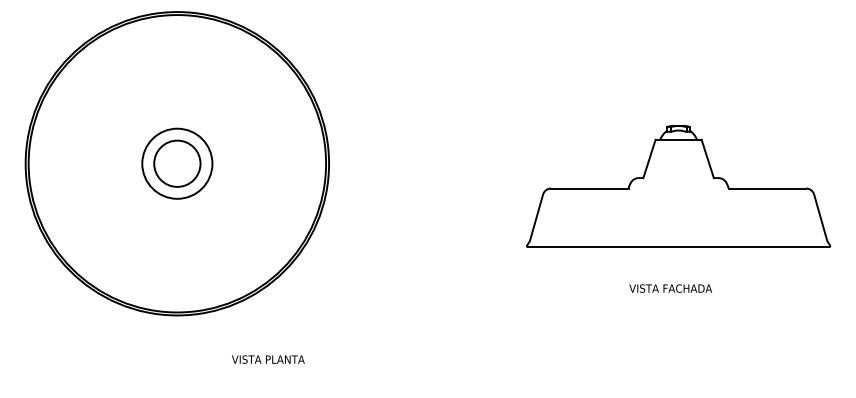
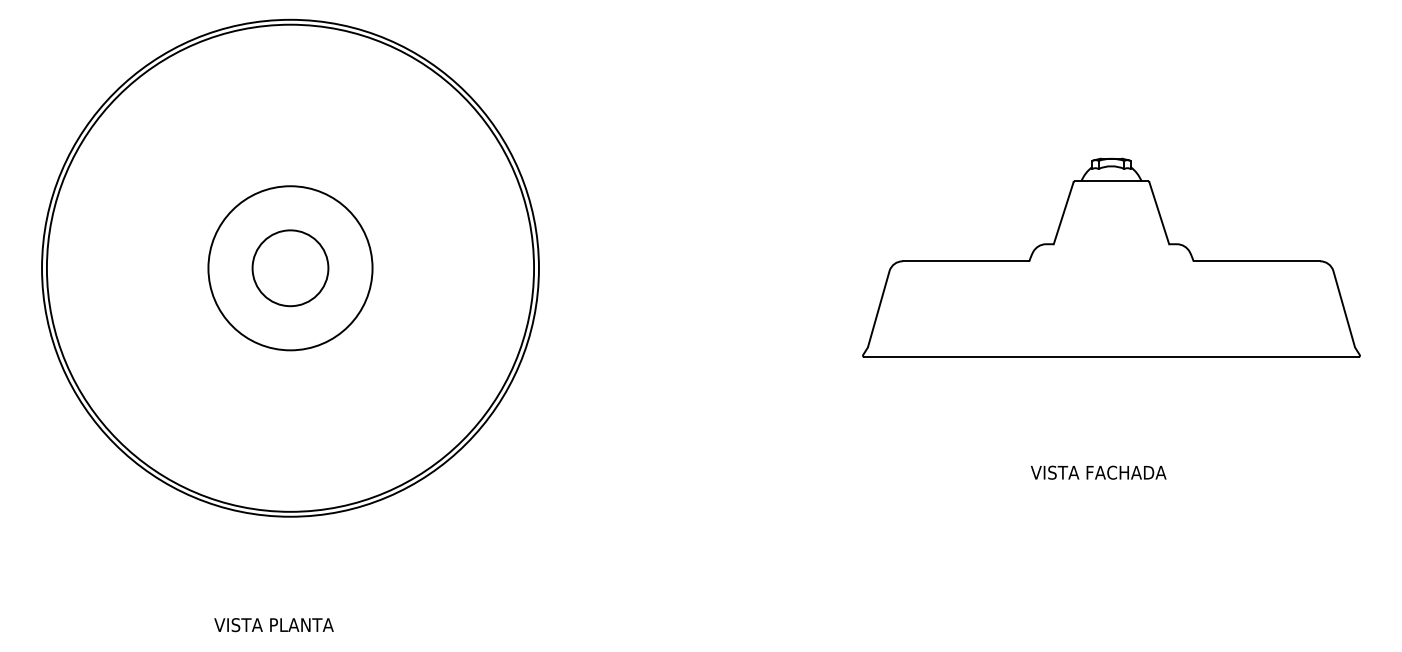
circle: (177, 163) -> (290, 267), size x1.43
part: (678, 185) -> (1111, 256), moved
text: (268, 359) -> (274, 624), moved

